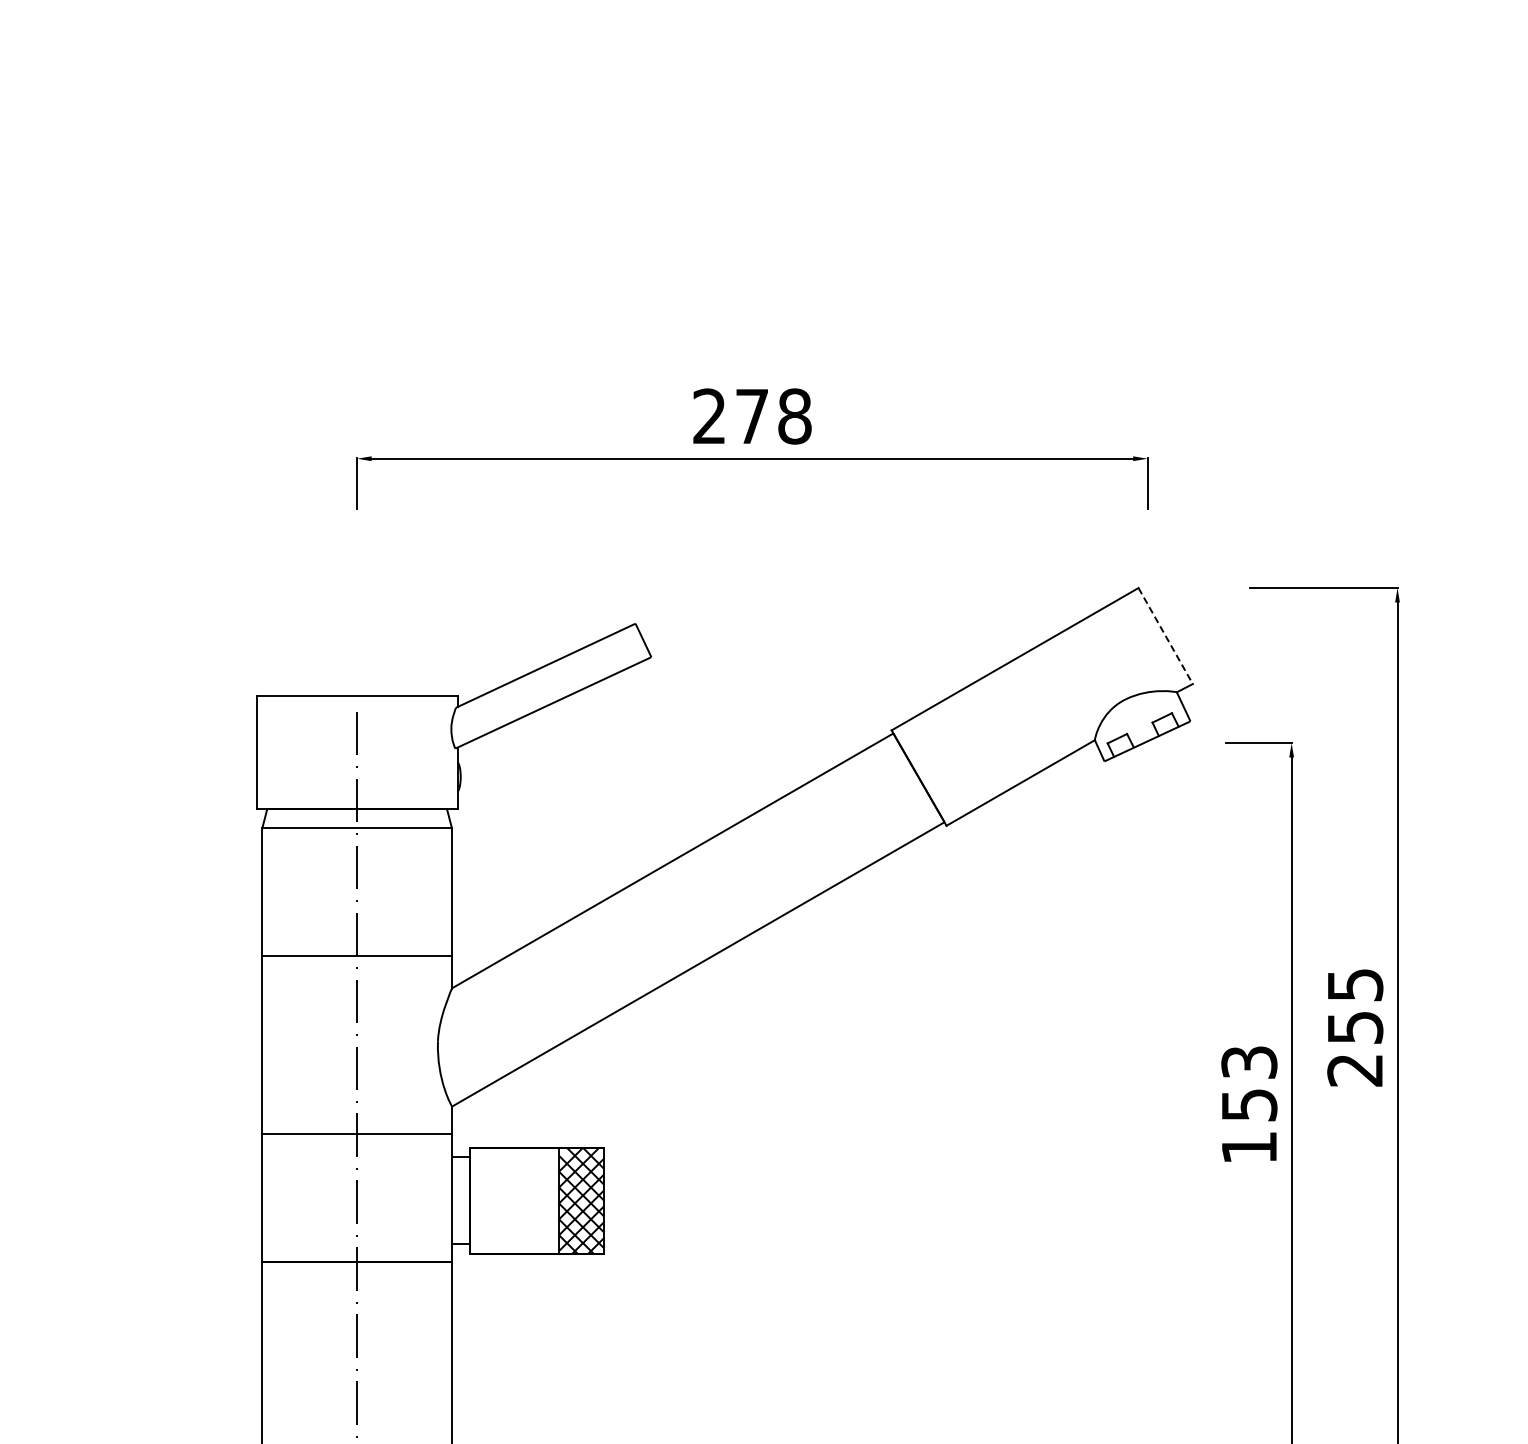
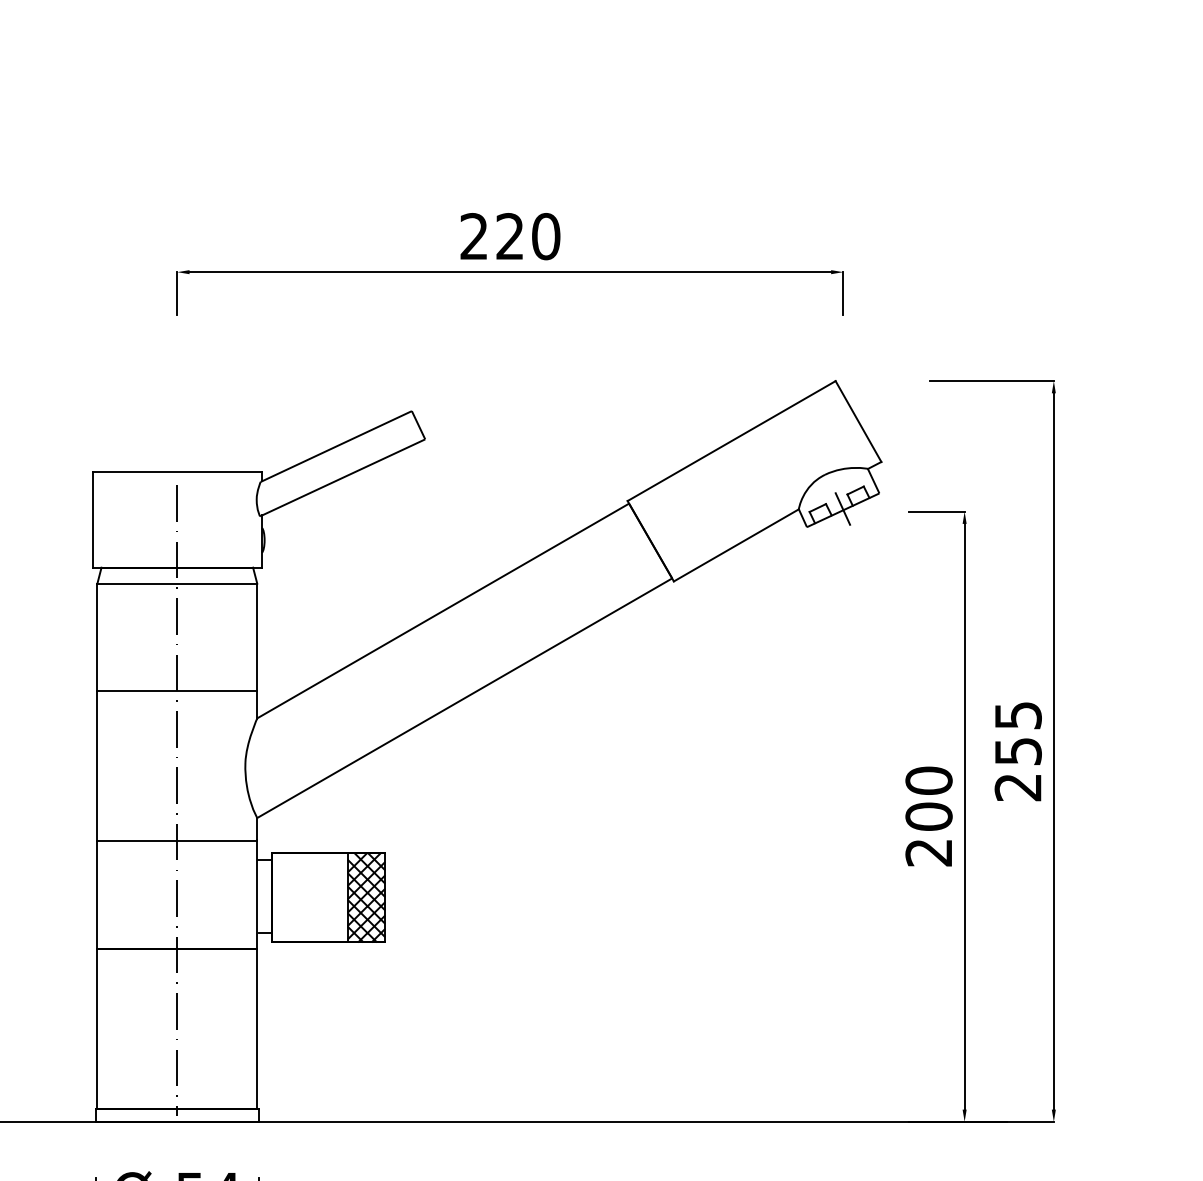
text: (773, 416) -> (528, 236), 278 -> 220
line: (1165, 636) -> (858, 421), dashed -> solid
line: (1148, 742) -> (844, 511), added
text: (1249, 1104) -> (929, 816), 153 -> 200

